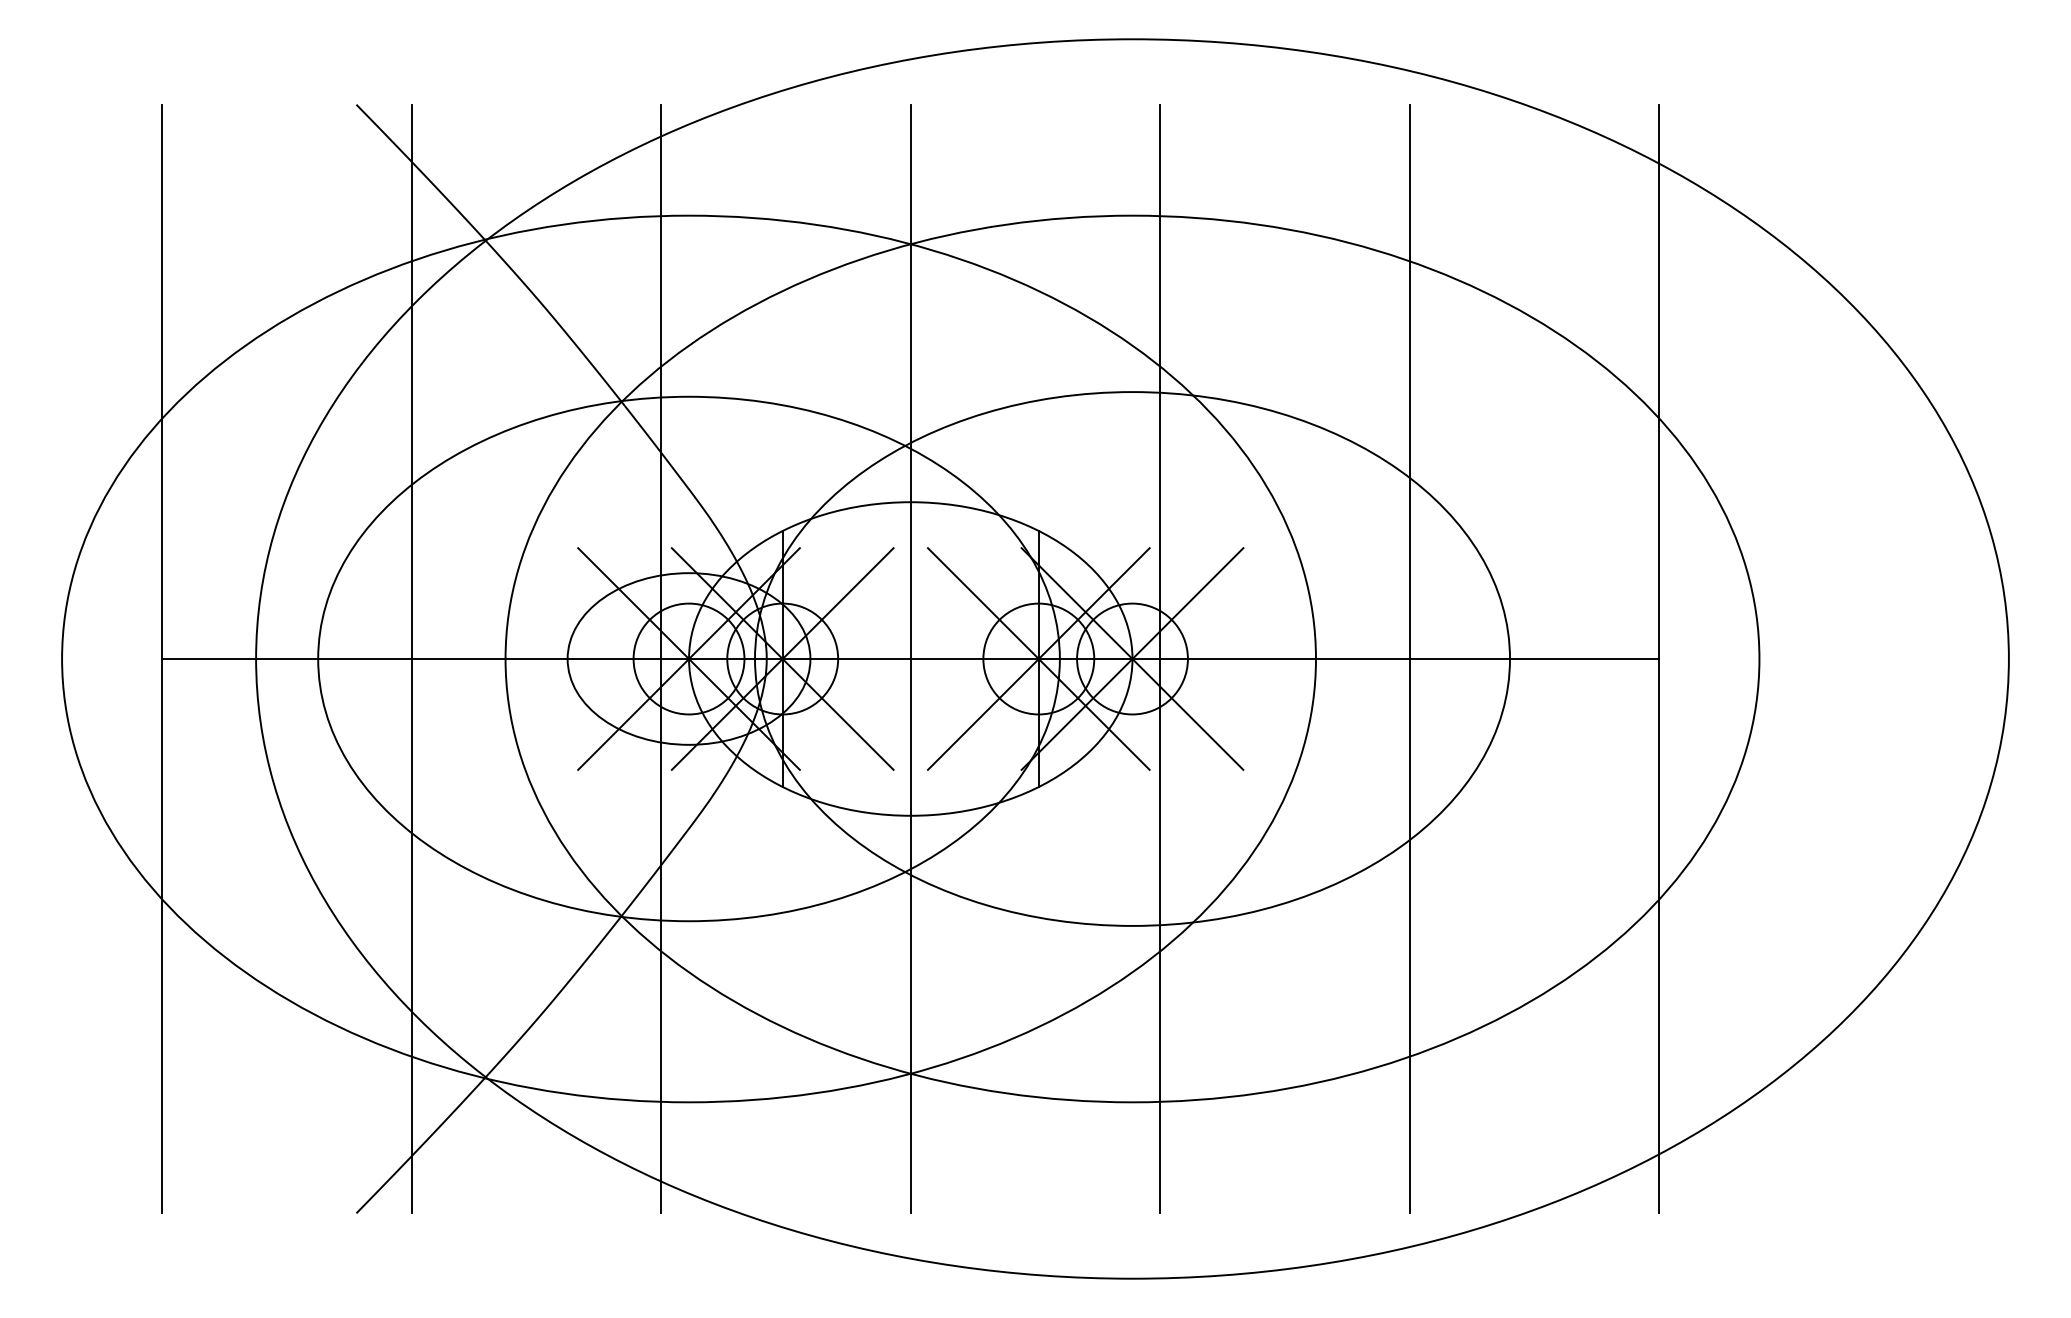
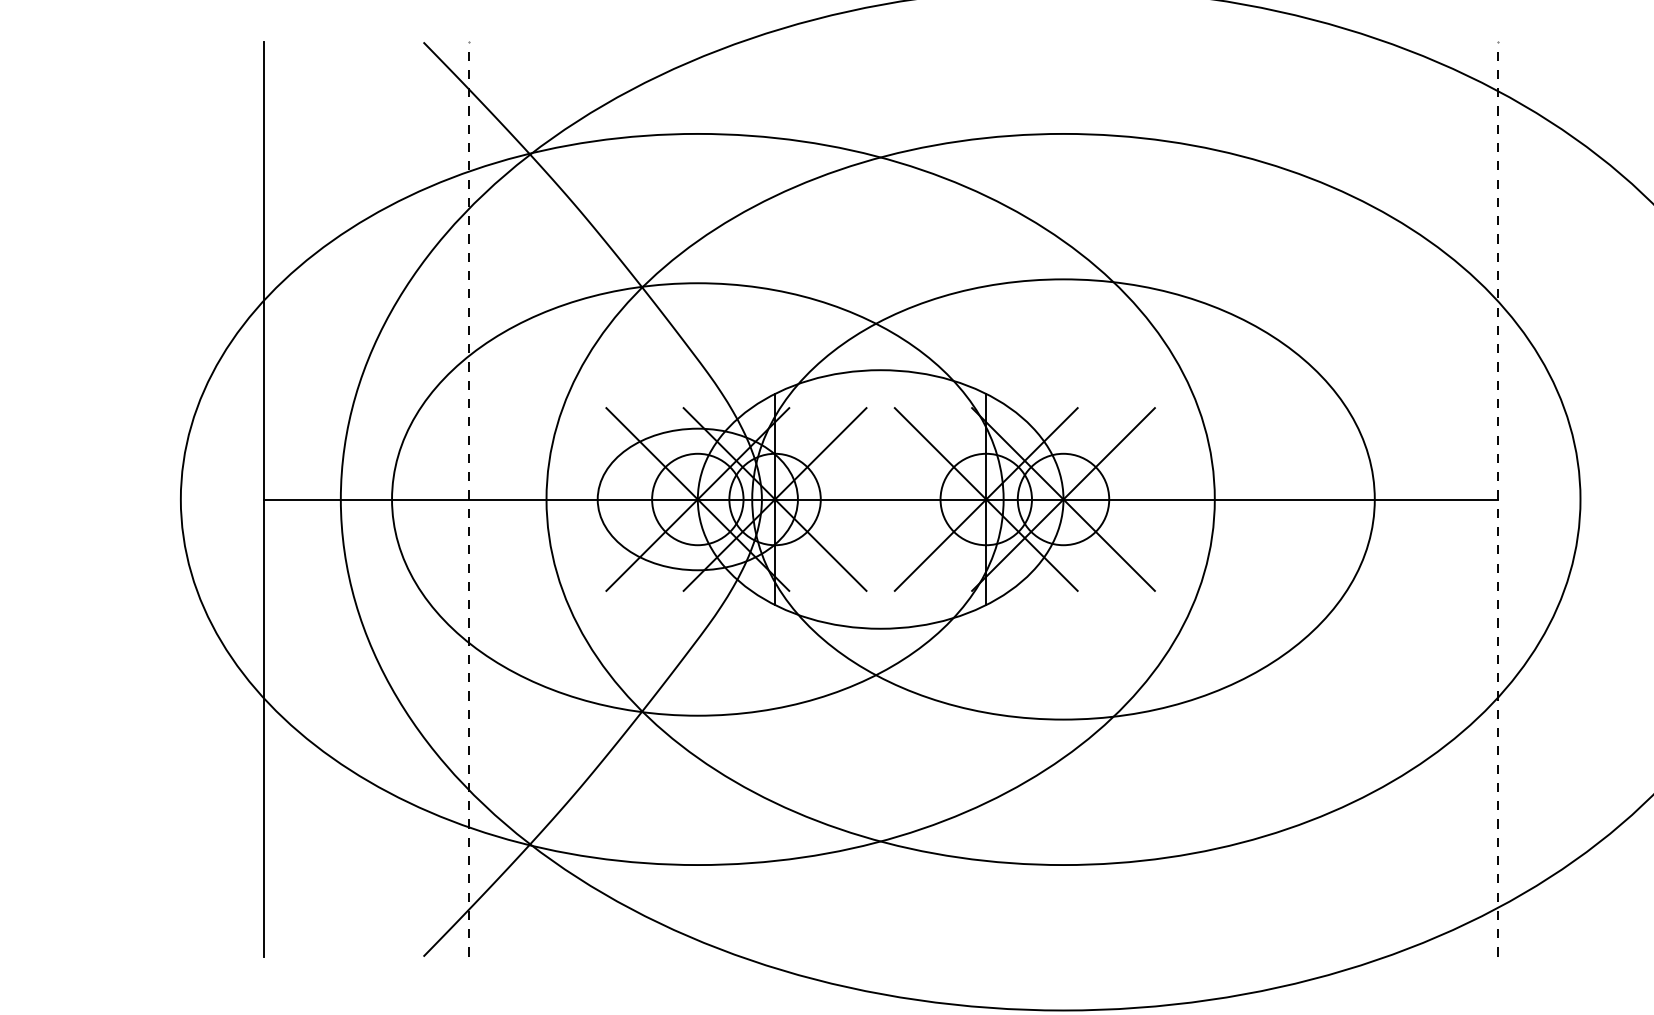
line: (411, 658) -> (468, 499), solid -> dashed
line: (661, 658) -> (675, 499), removed
line: (910, 658) -> (880, 499), removed
line: (1160, 658) -> (1086, 499), removed
line: (1409, 658) -> (1291, 499), removed
line: (1659, 658) -> (1498, 499), solid -> dashed

